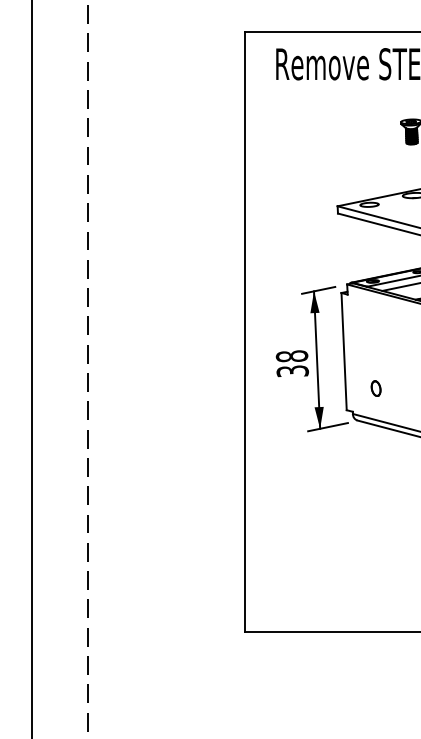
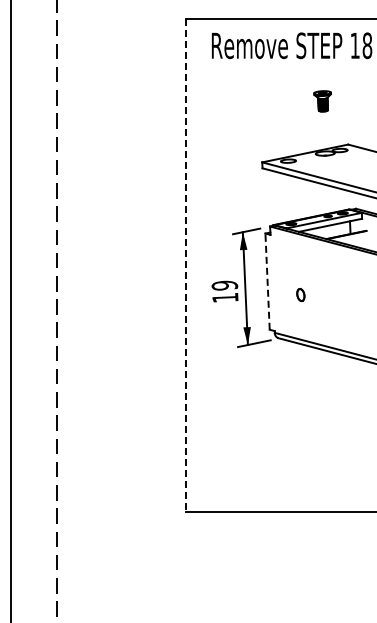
line: (244, 333) -> (185, 266), solid -> dashed
line: (344, 351) -> (267, 281), solid -> dashed
text: (291, 363) -> (224, 291), 38 -> 19
part: (375, 389) -> (300, 295), moved

